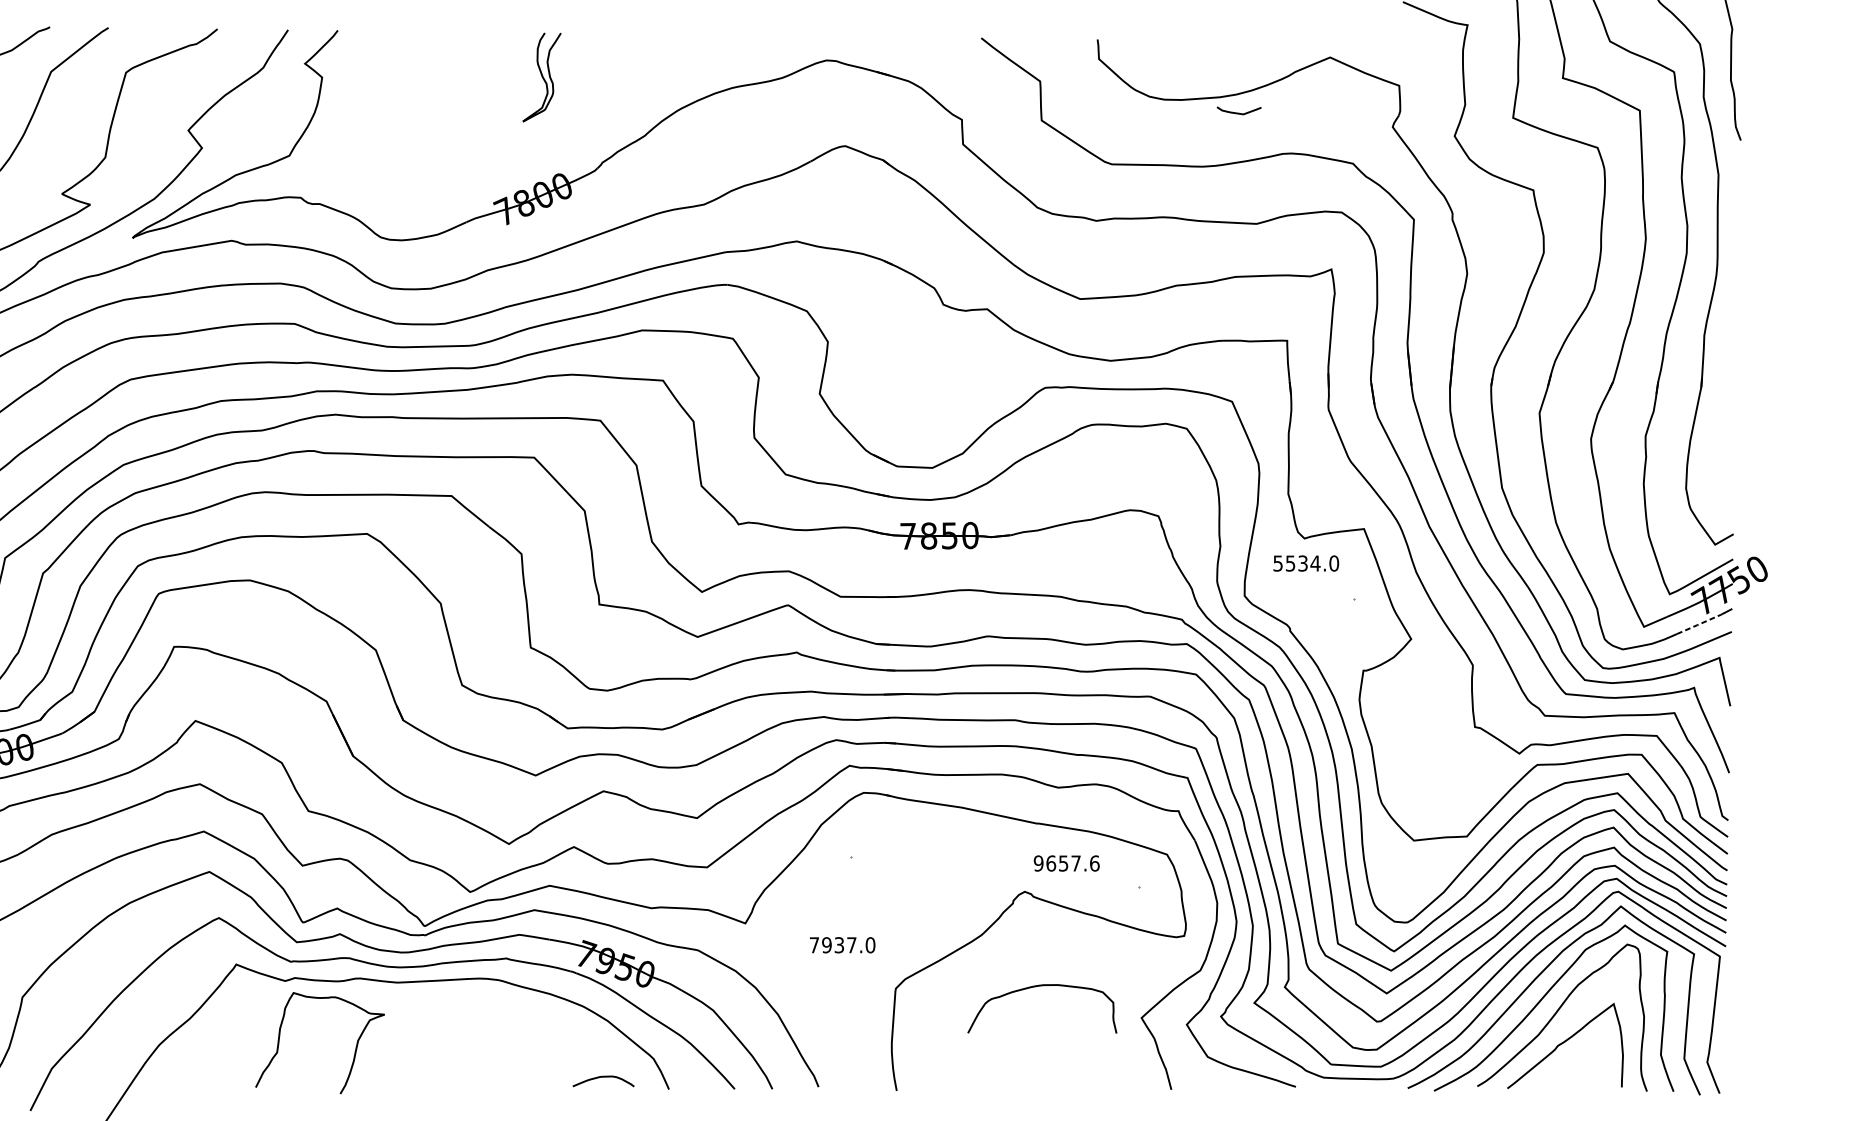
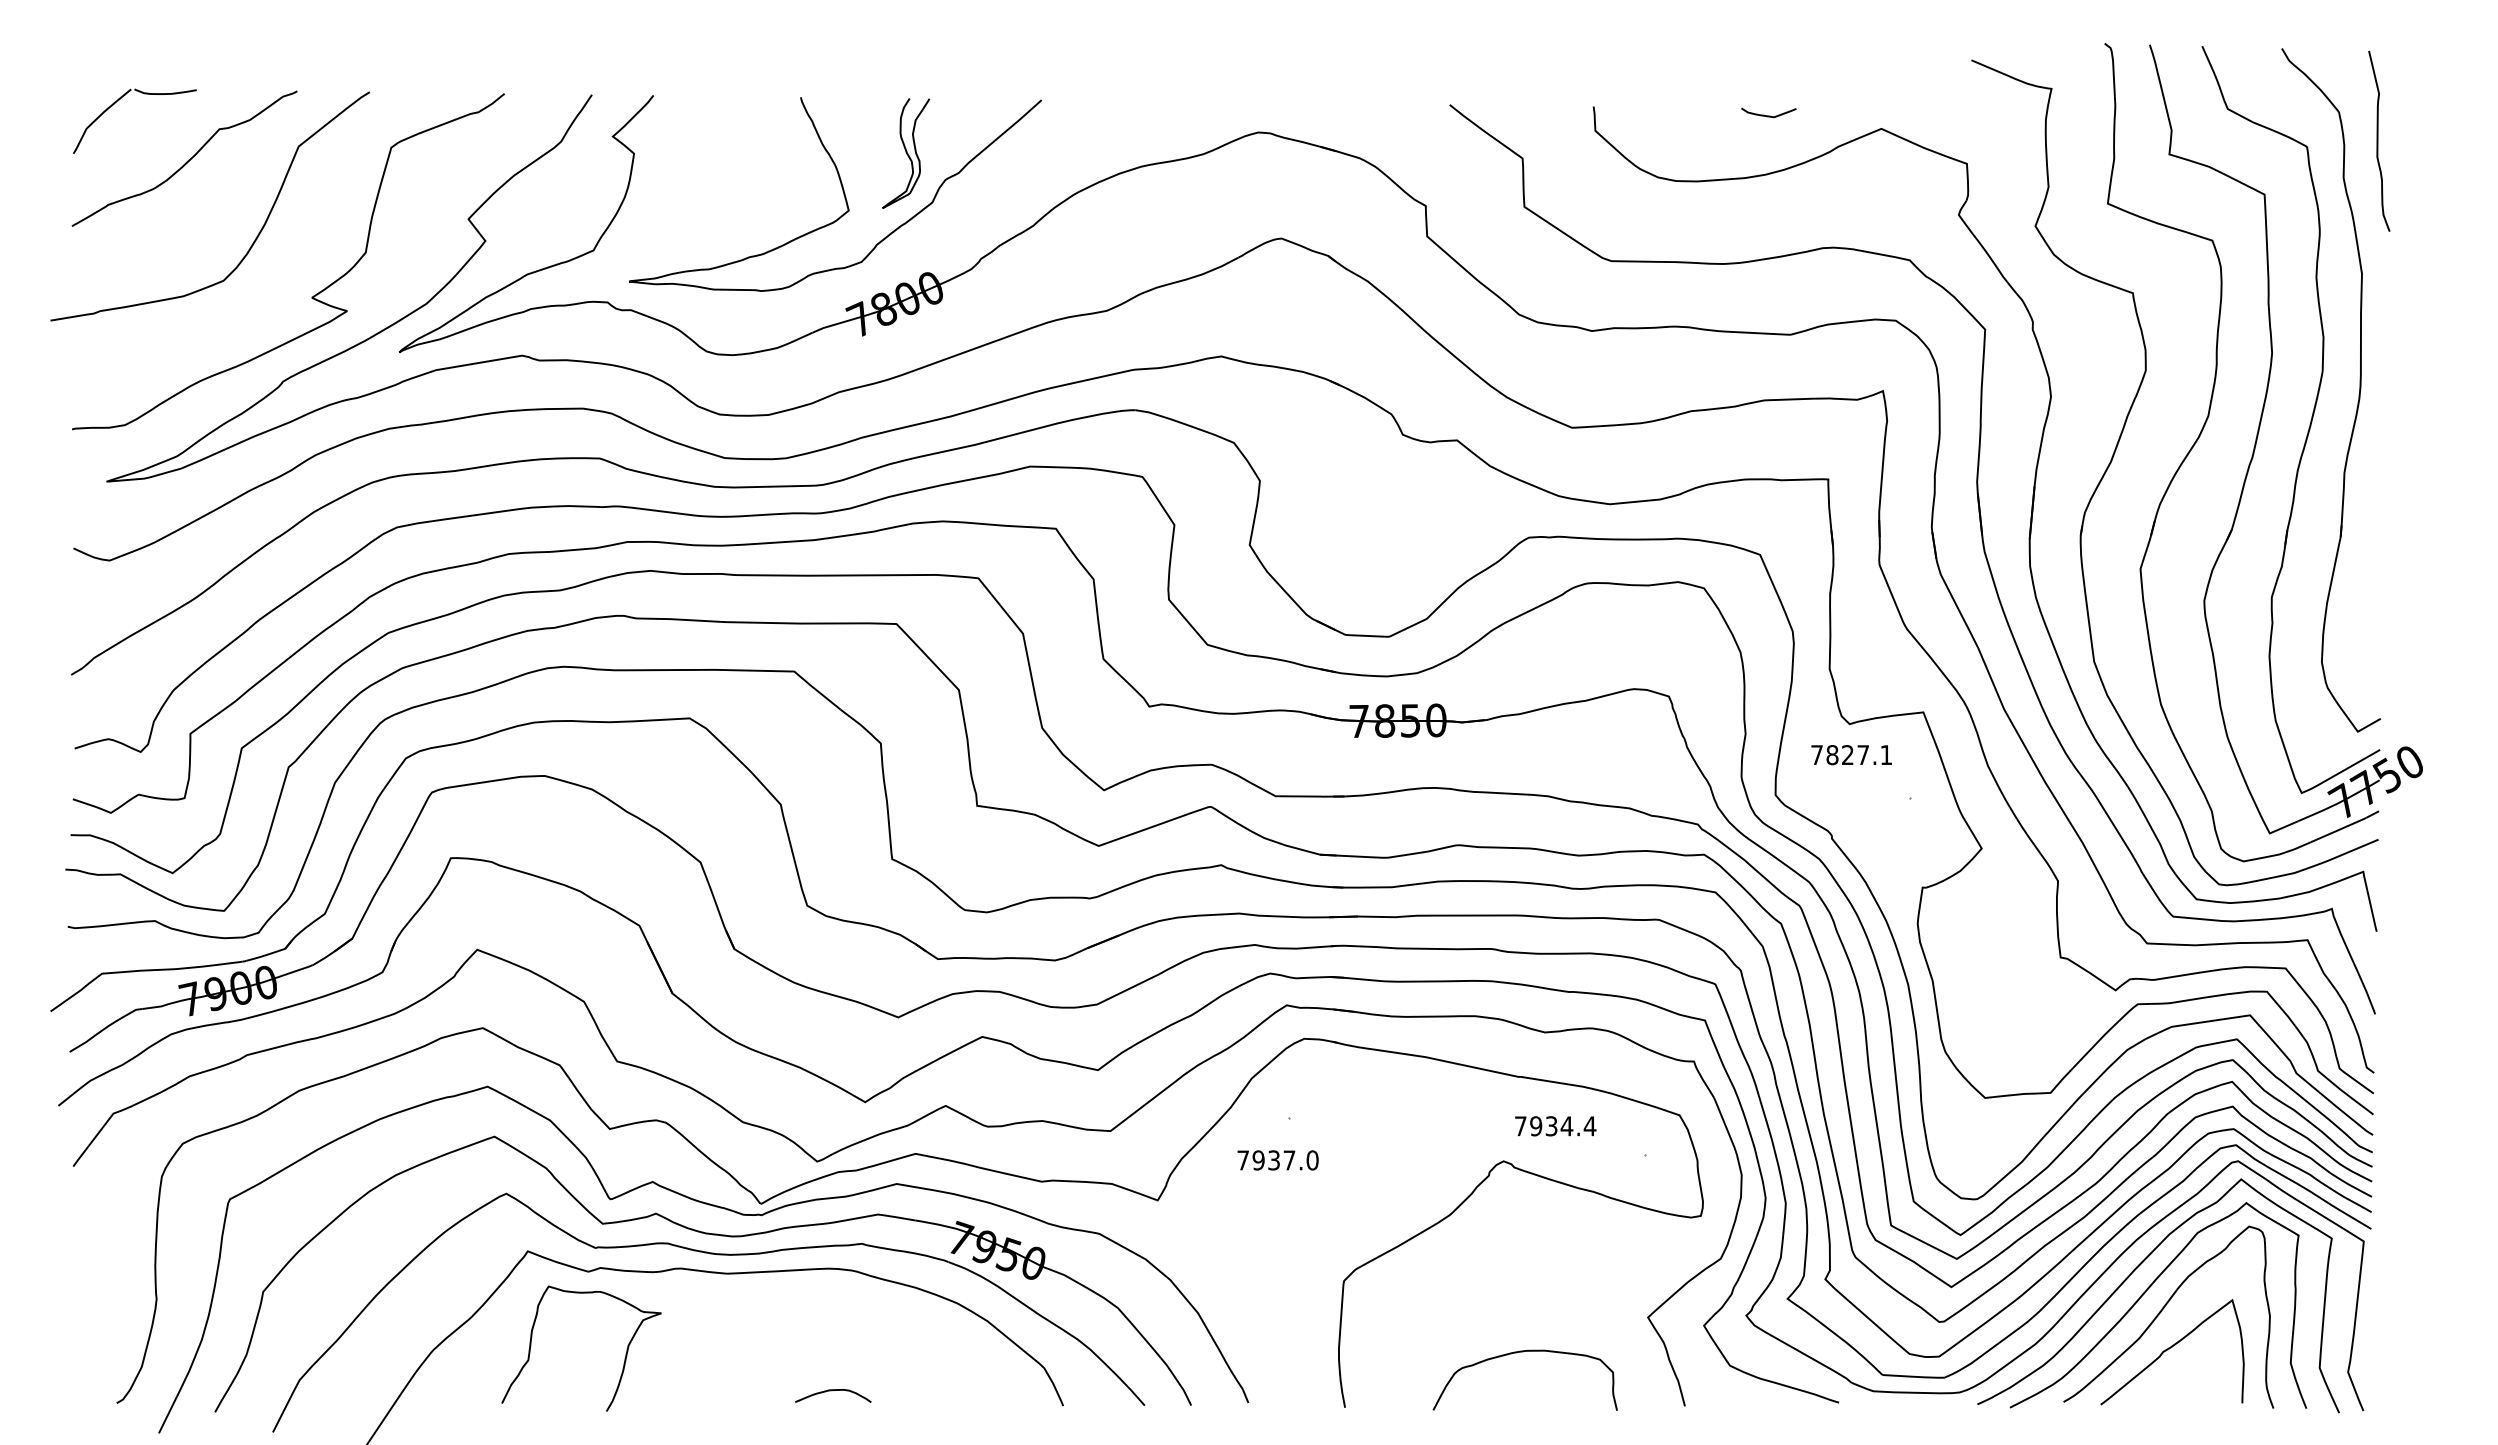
curve: (490, 108) -> (842, 191), added
curve: (1238, 112) -> (1768, 115), moved
text: (1305, 563) -> (1851, 755), 5534.0 -> 7827.1
line: (1700, 623) -> (2339, 829), dashed -> solid
text: (1066, 863) -> (1555, 1126), 9657.6 -> 7934.4
text: (842, 945) -> (1277, 1160), moved
curve: (1040, 986) -> (1523, 1352), moved
curve: (354, 1051) -> (624, 1358), moved
curve: (602, 1077) -> (832, 1391), moved

